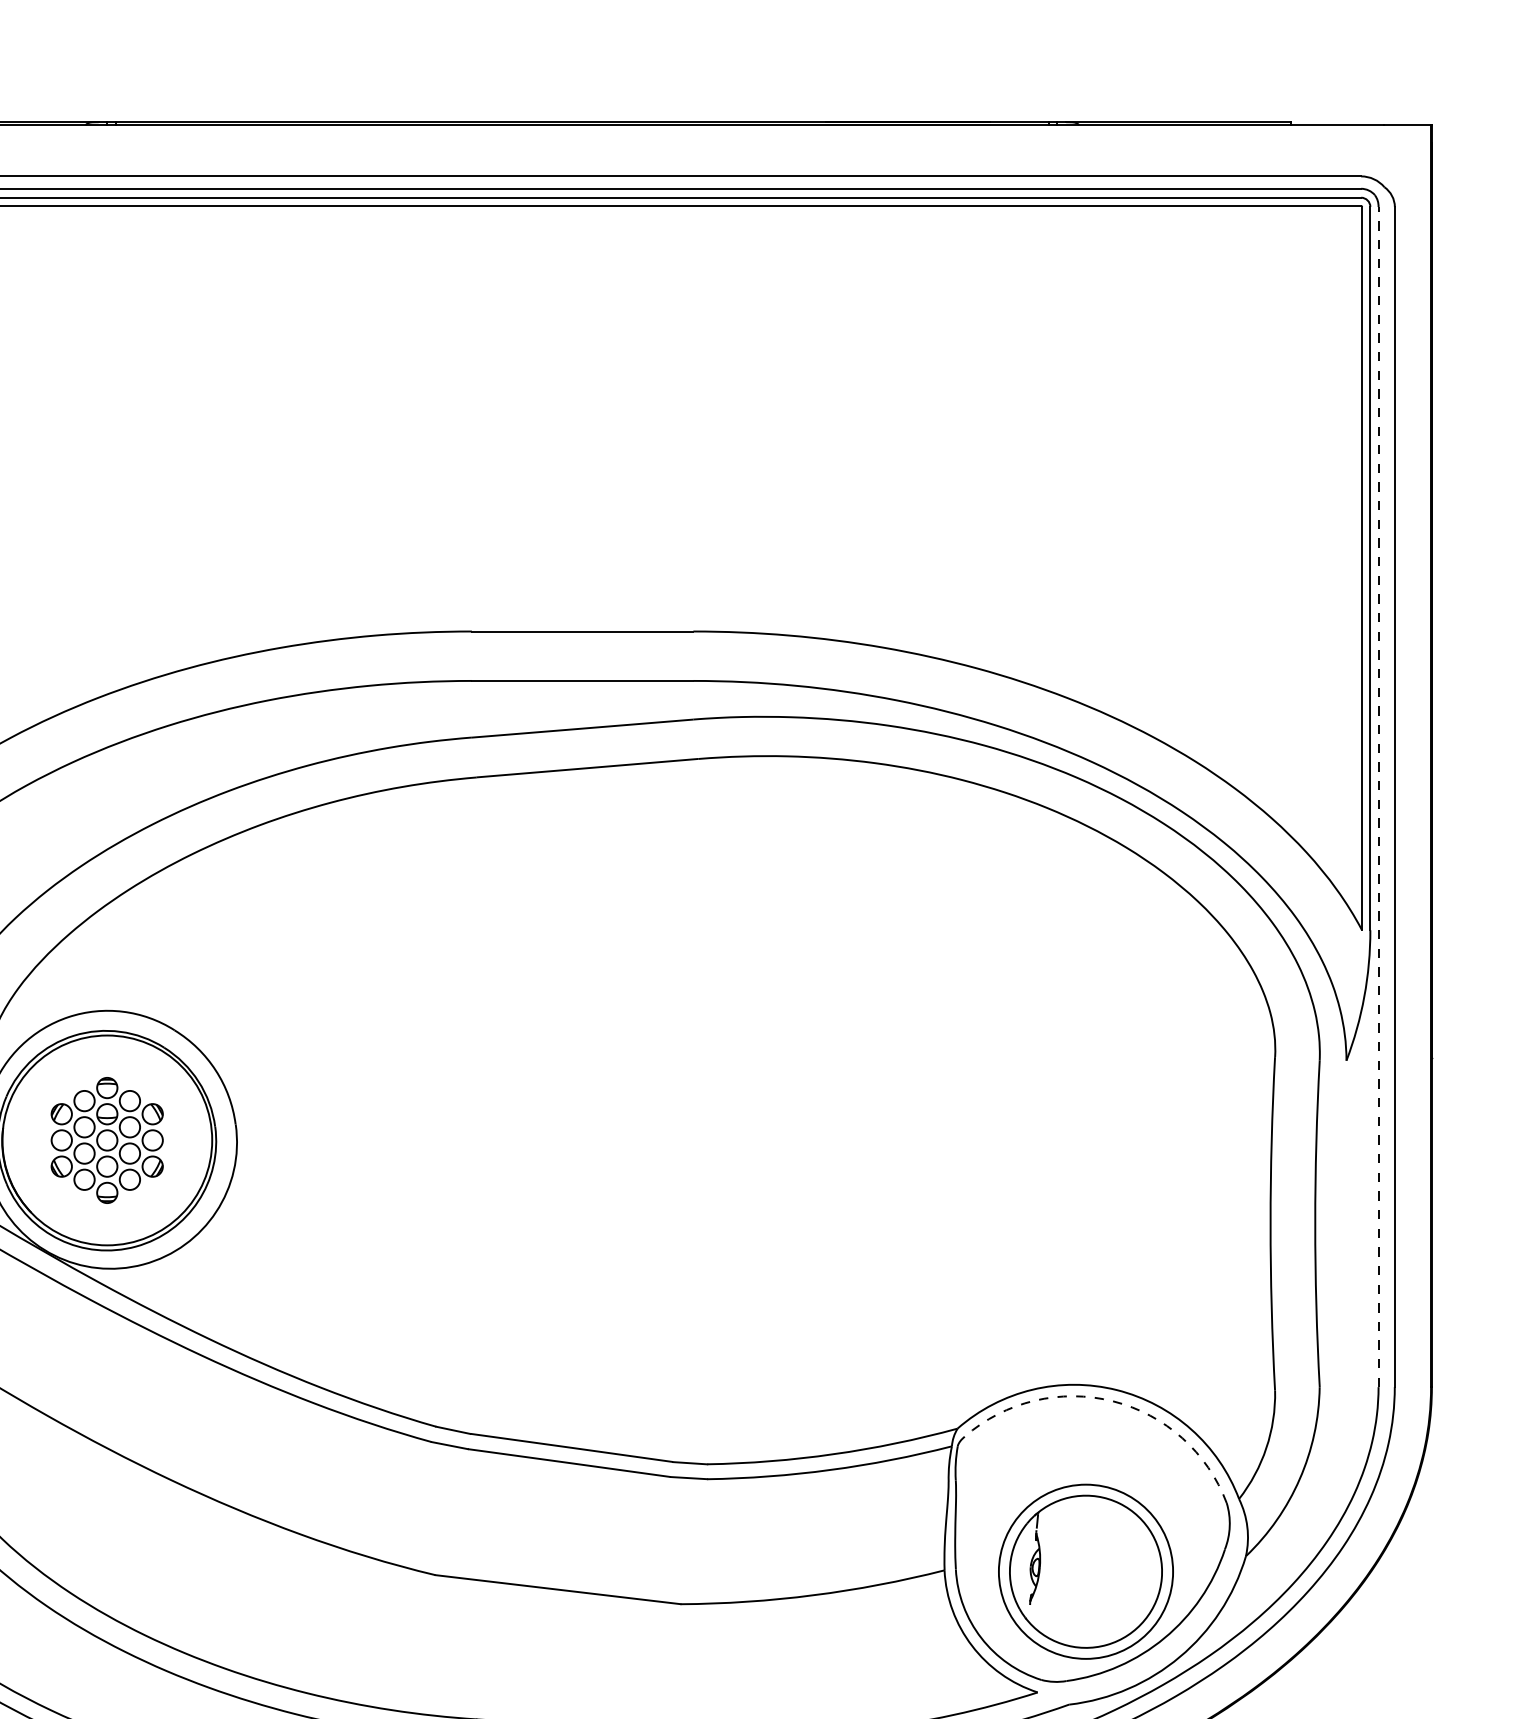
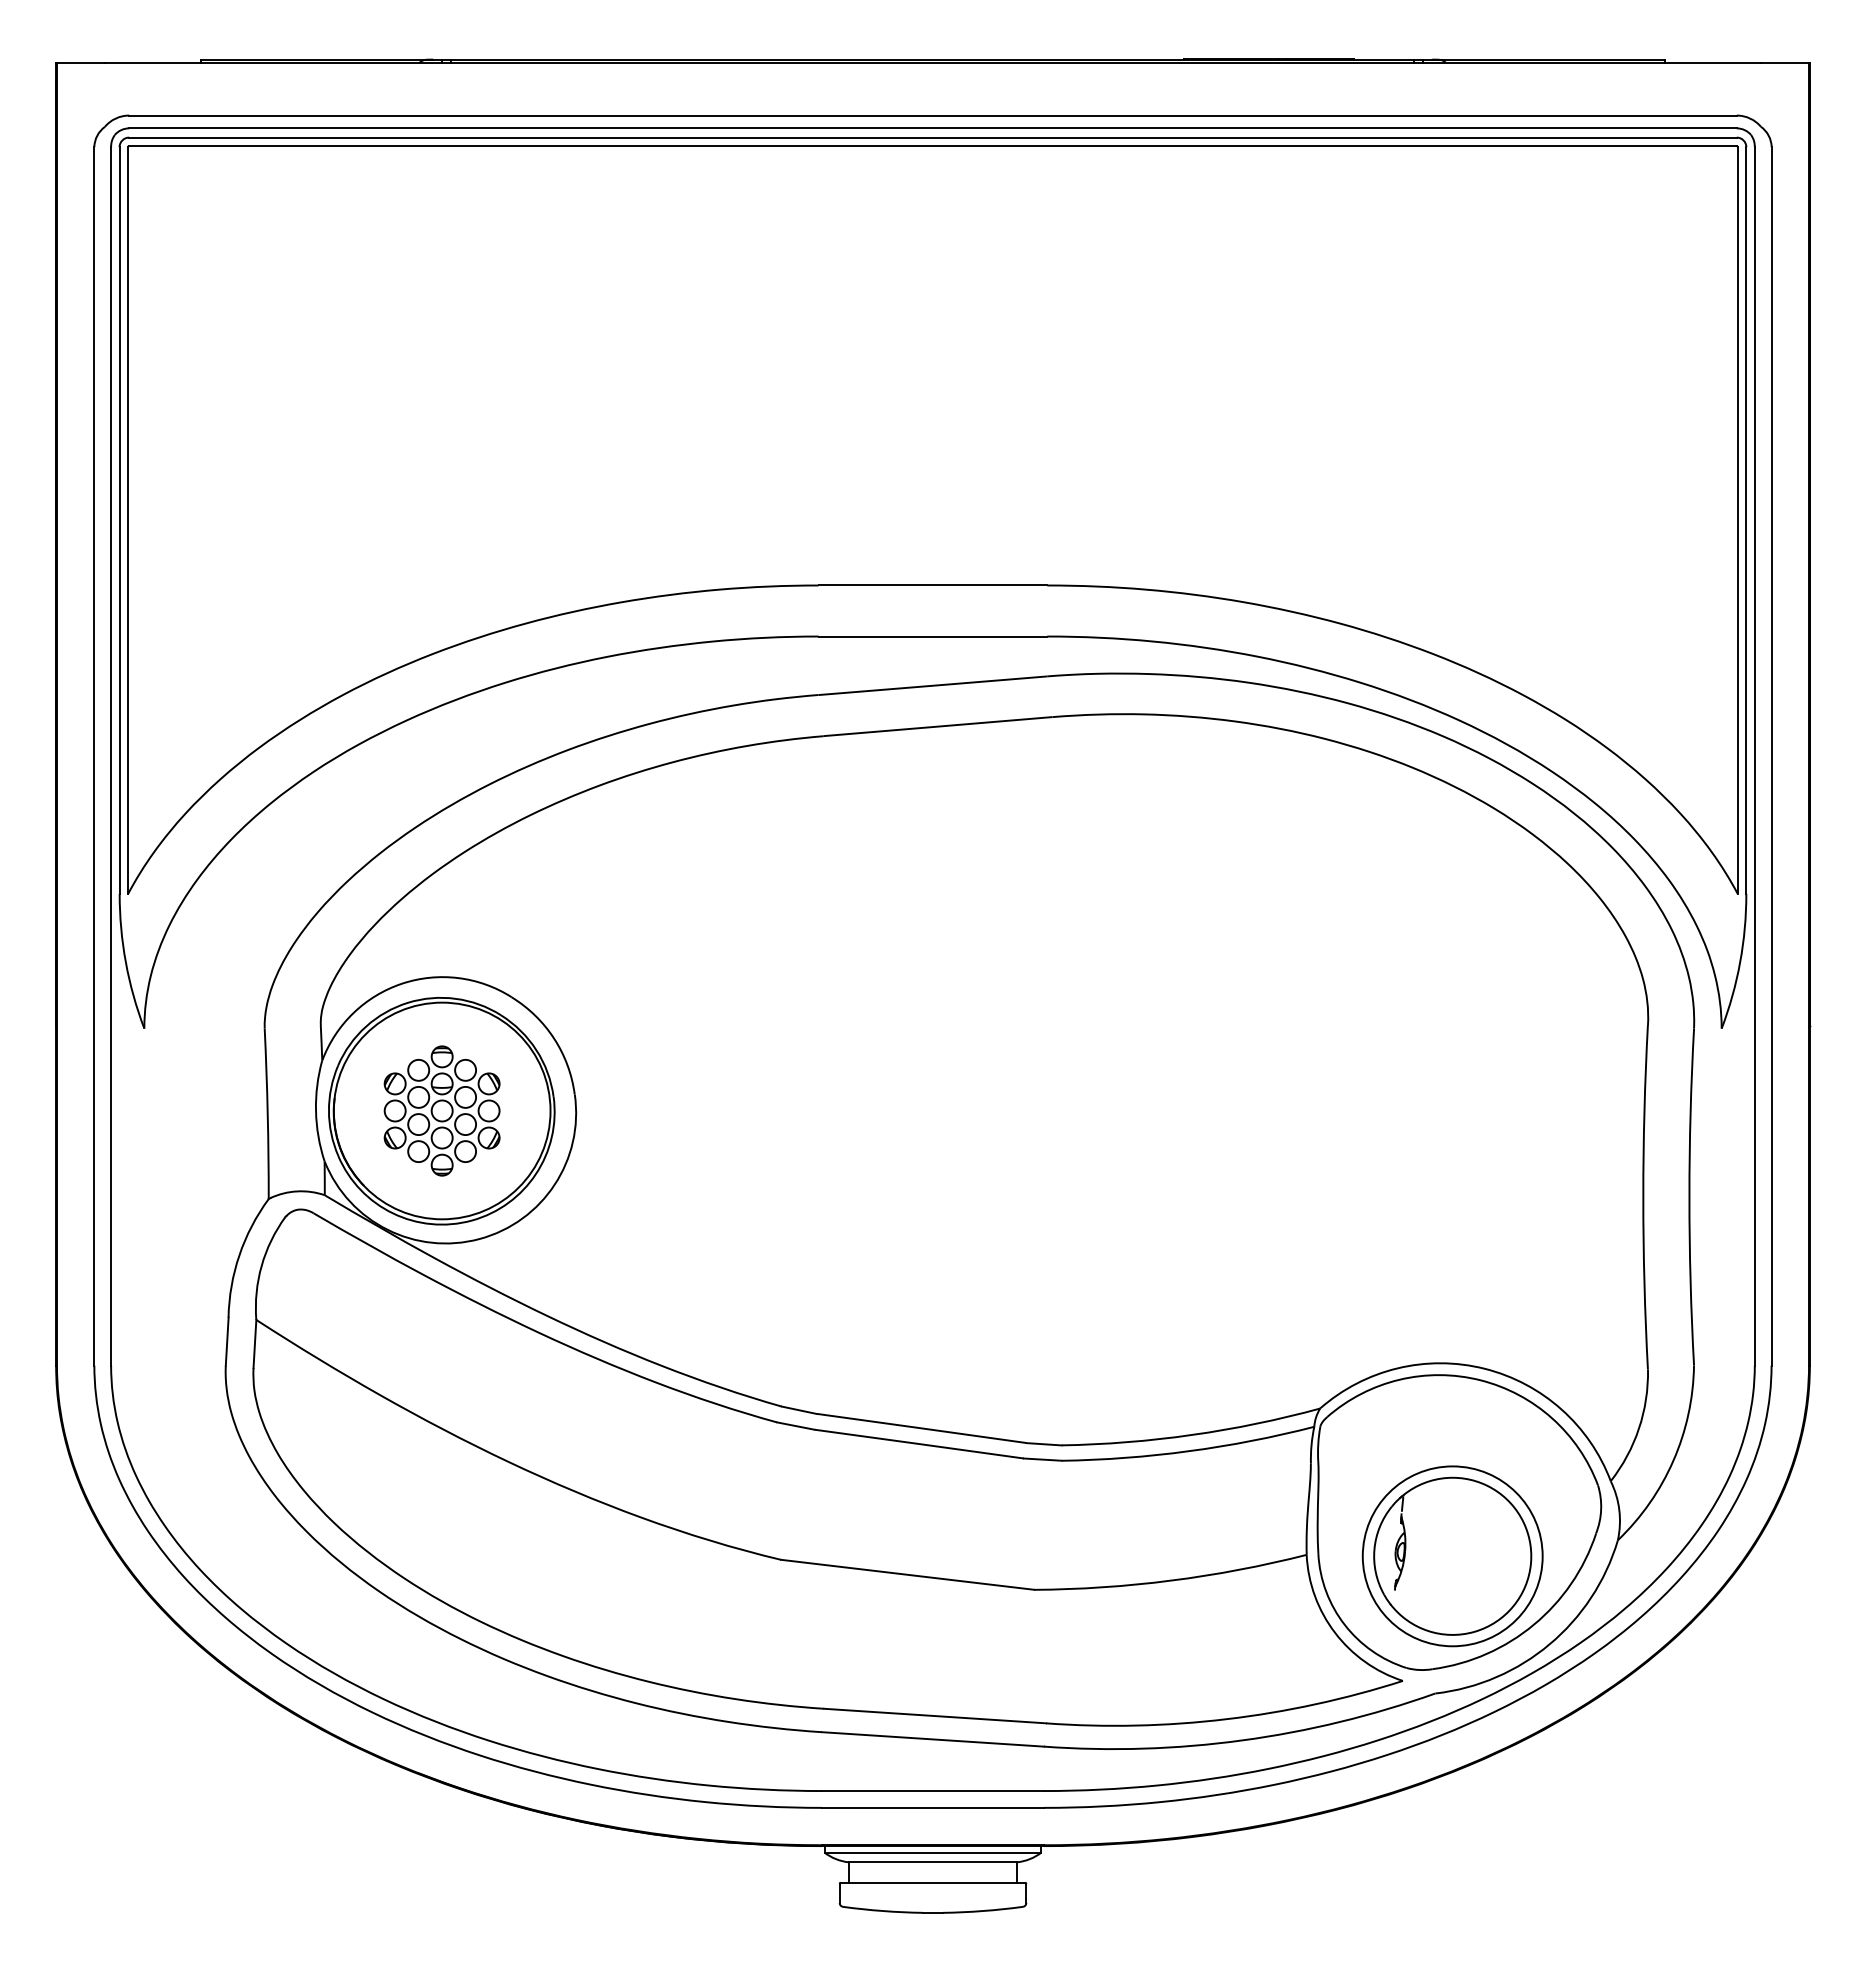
line: (1378, 796) -> (1754, 755), dashed -> solid
arc: (1112, 1401) -> (1480, 1380), dashed -> solid

